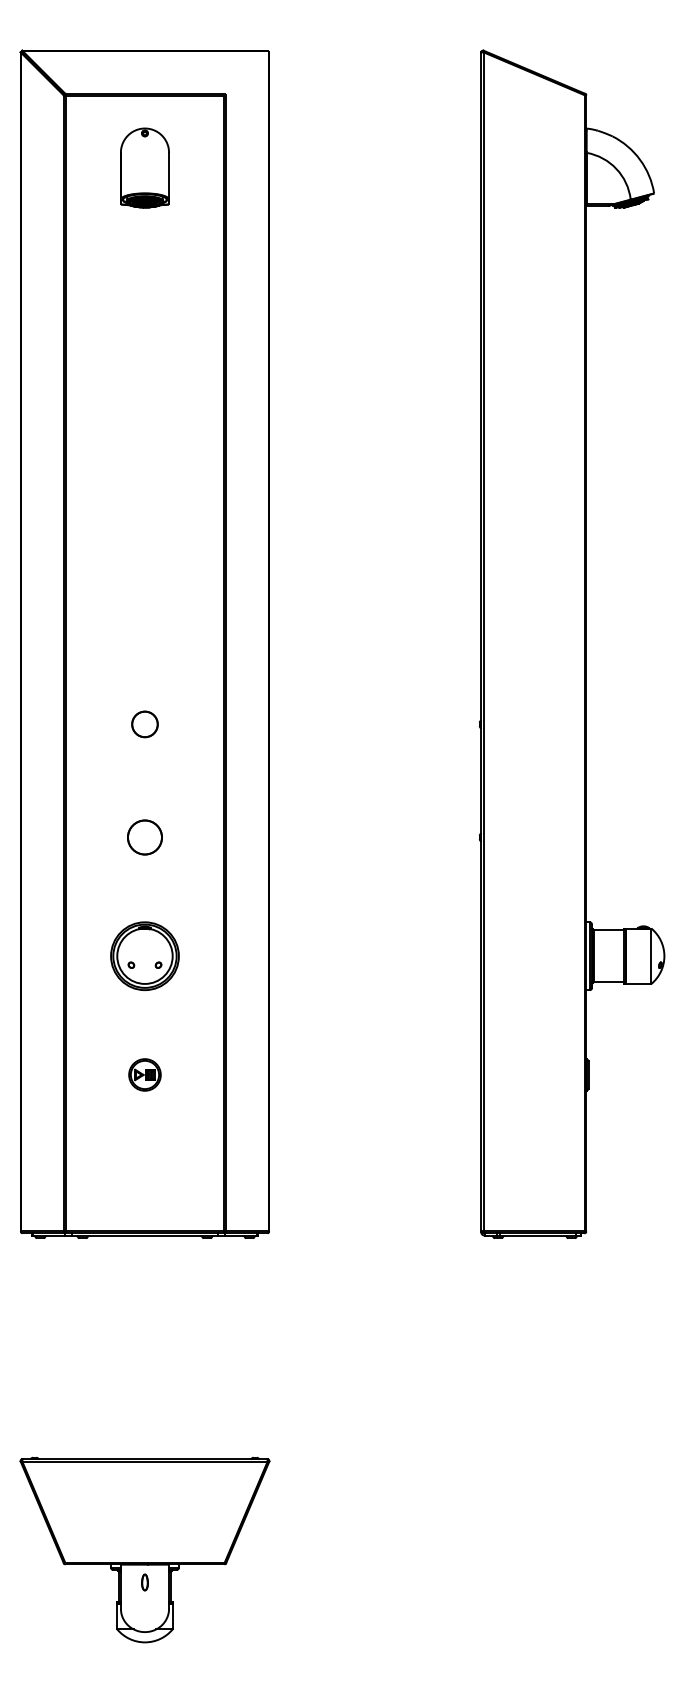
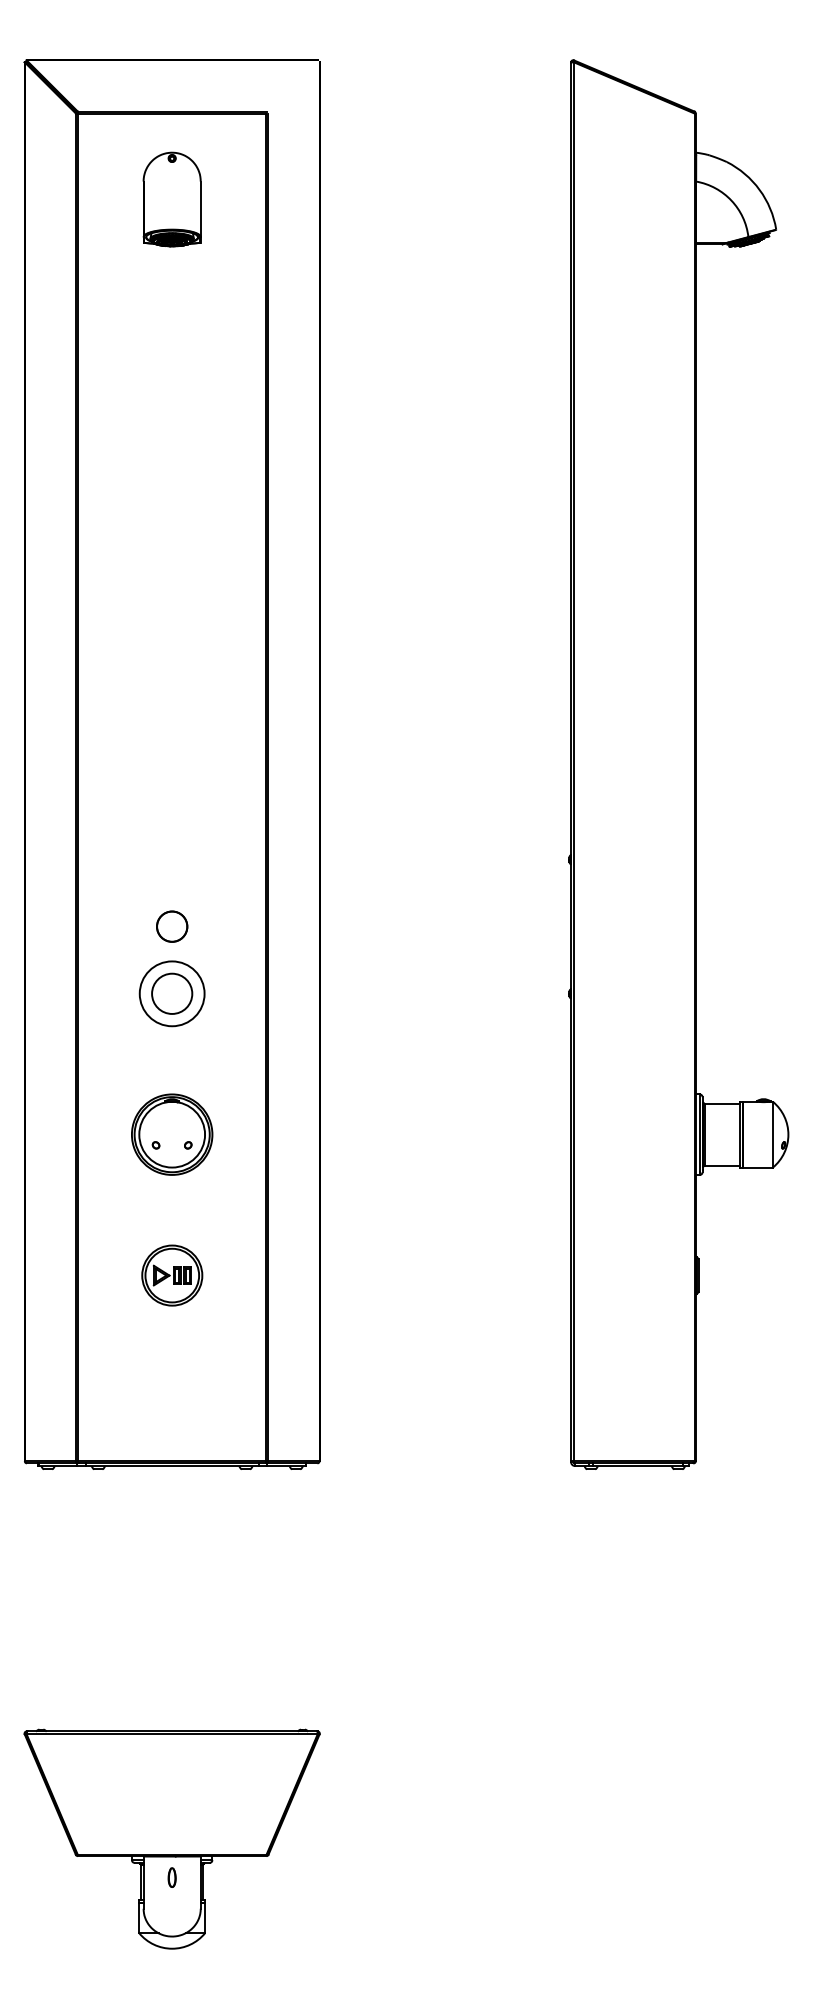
circle: (145, 724) -> (172, 926), moved
circle: (144, 837) -> (171, 993), size x1.6
part: (144, 1074) -> (171, 1275), size x1.6

